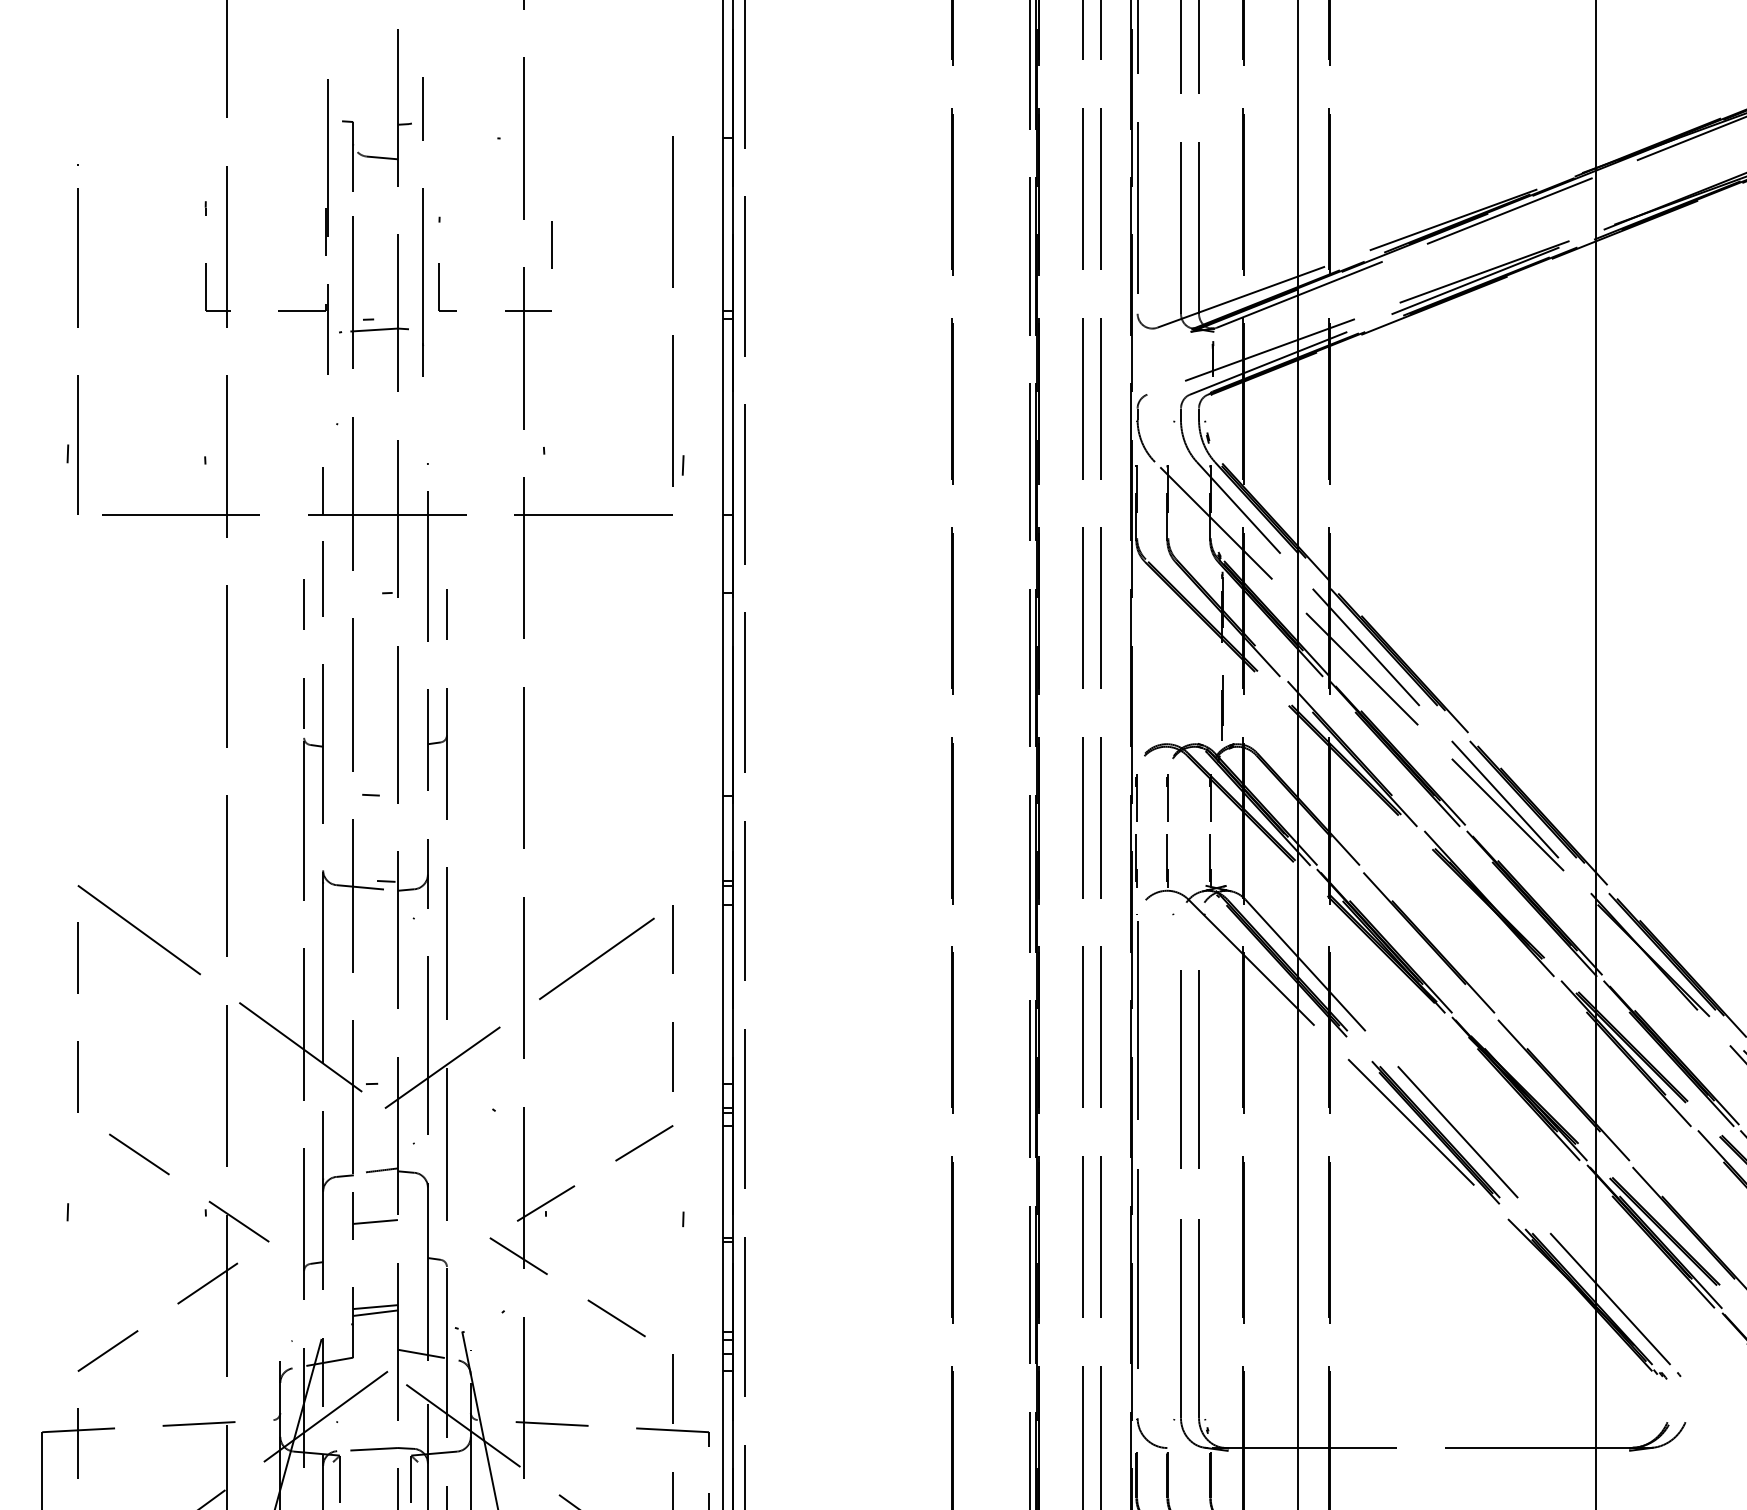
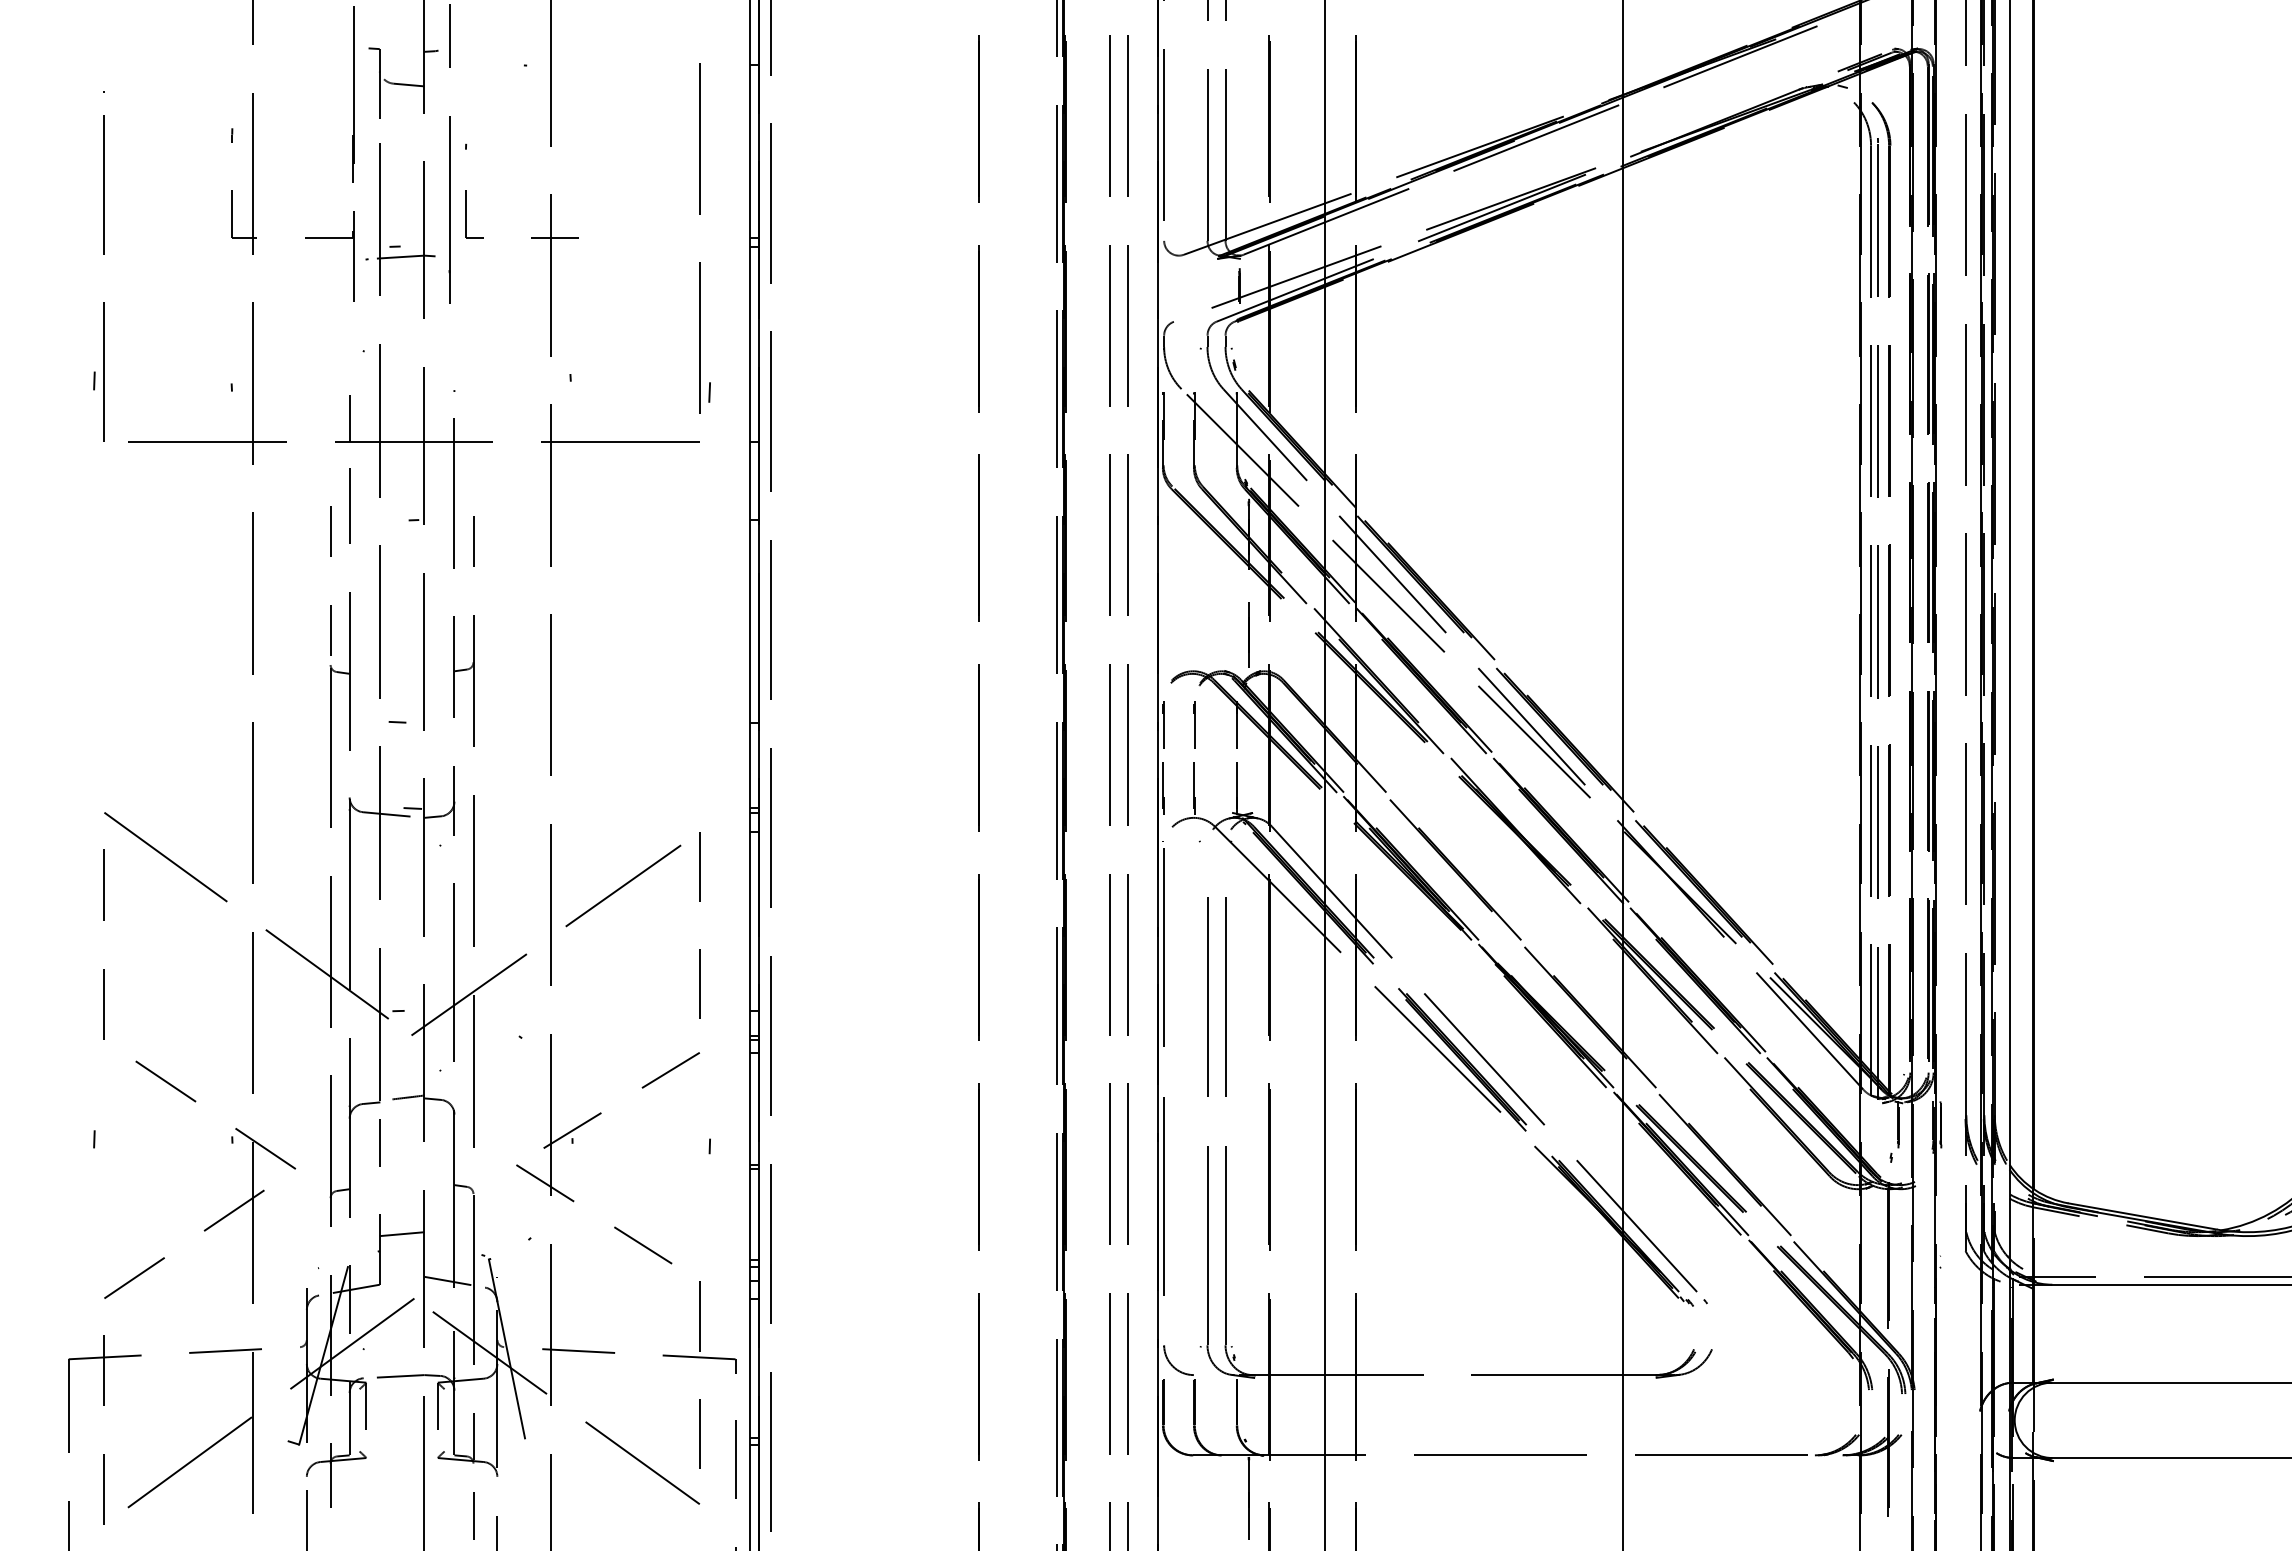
line: (551, 245) -> (578, 172), removed
line: (374, 1222) -> (401, 1149), removed
line: (374, 1313) -> (401, 1240), removed

